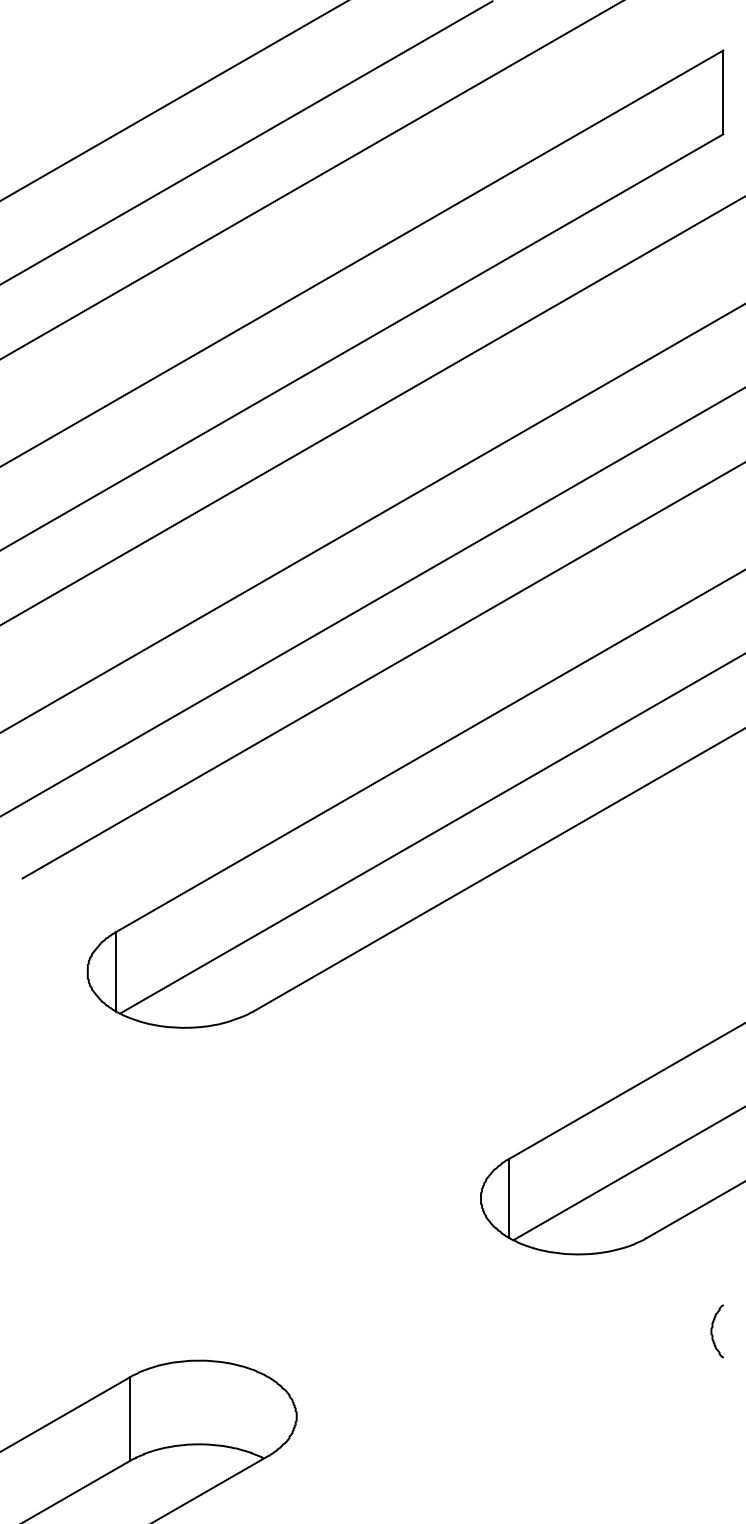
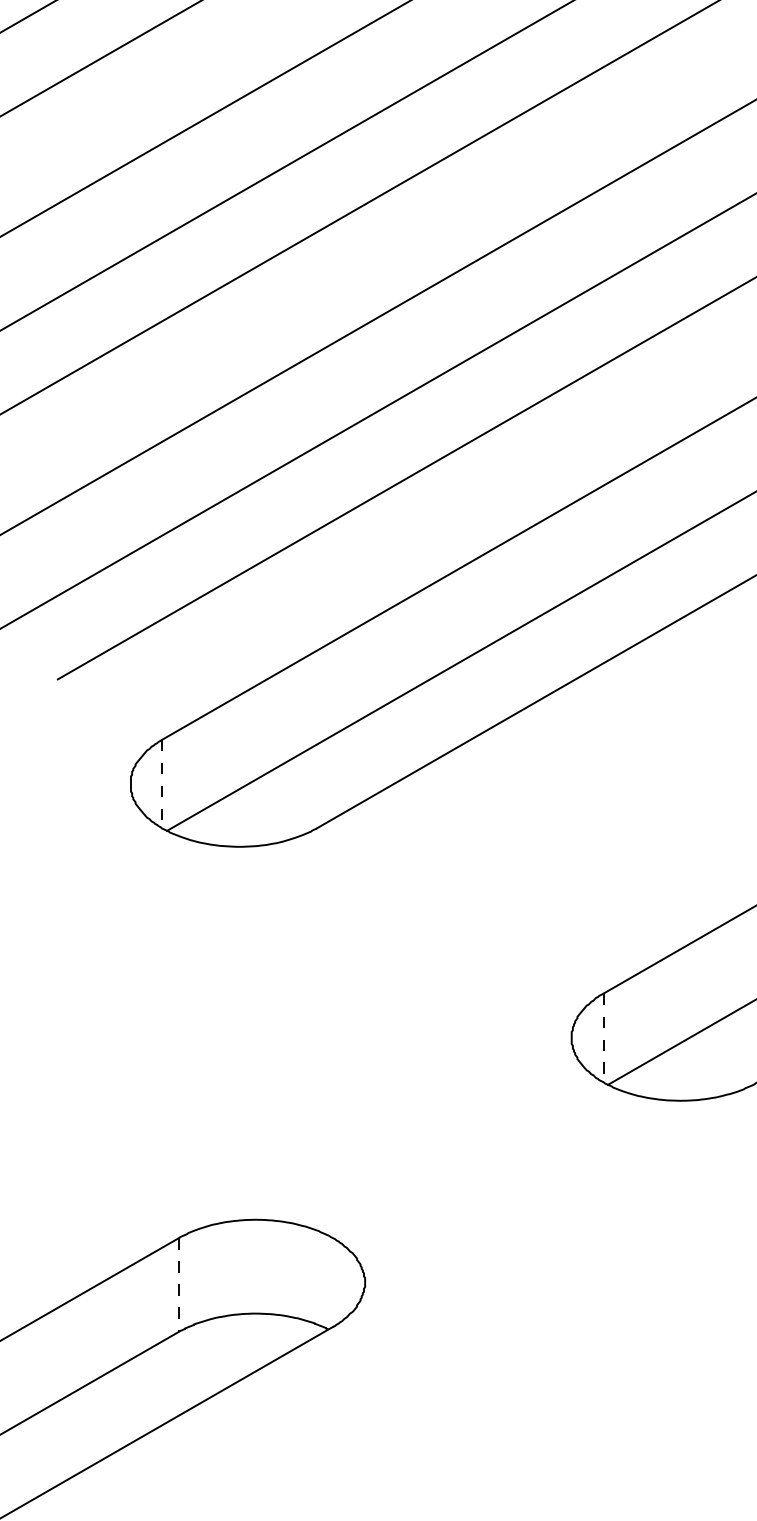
line: (115, 971) -> (162, 783), solid -> dashed
line: (509, 1198) -> (603, 1038), solid -> dashed
line: (130, 1418) -> (178, 1284), solid -> dashed

